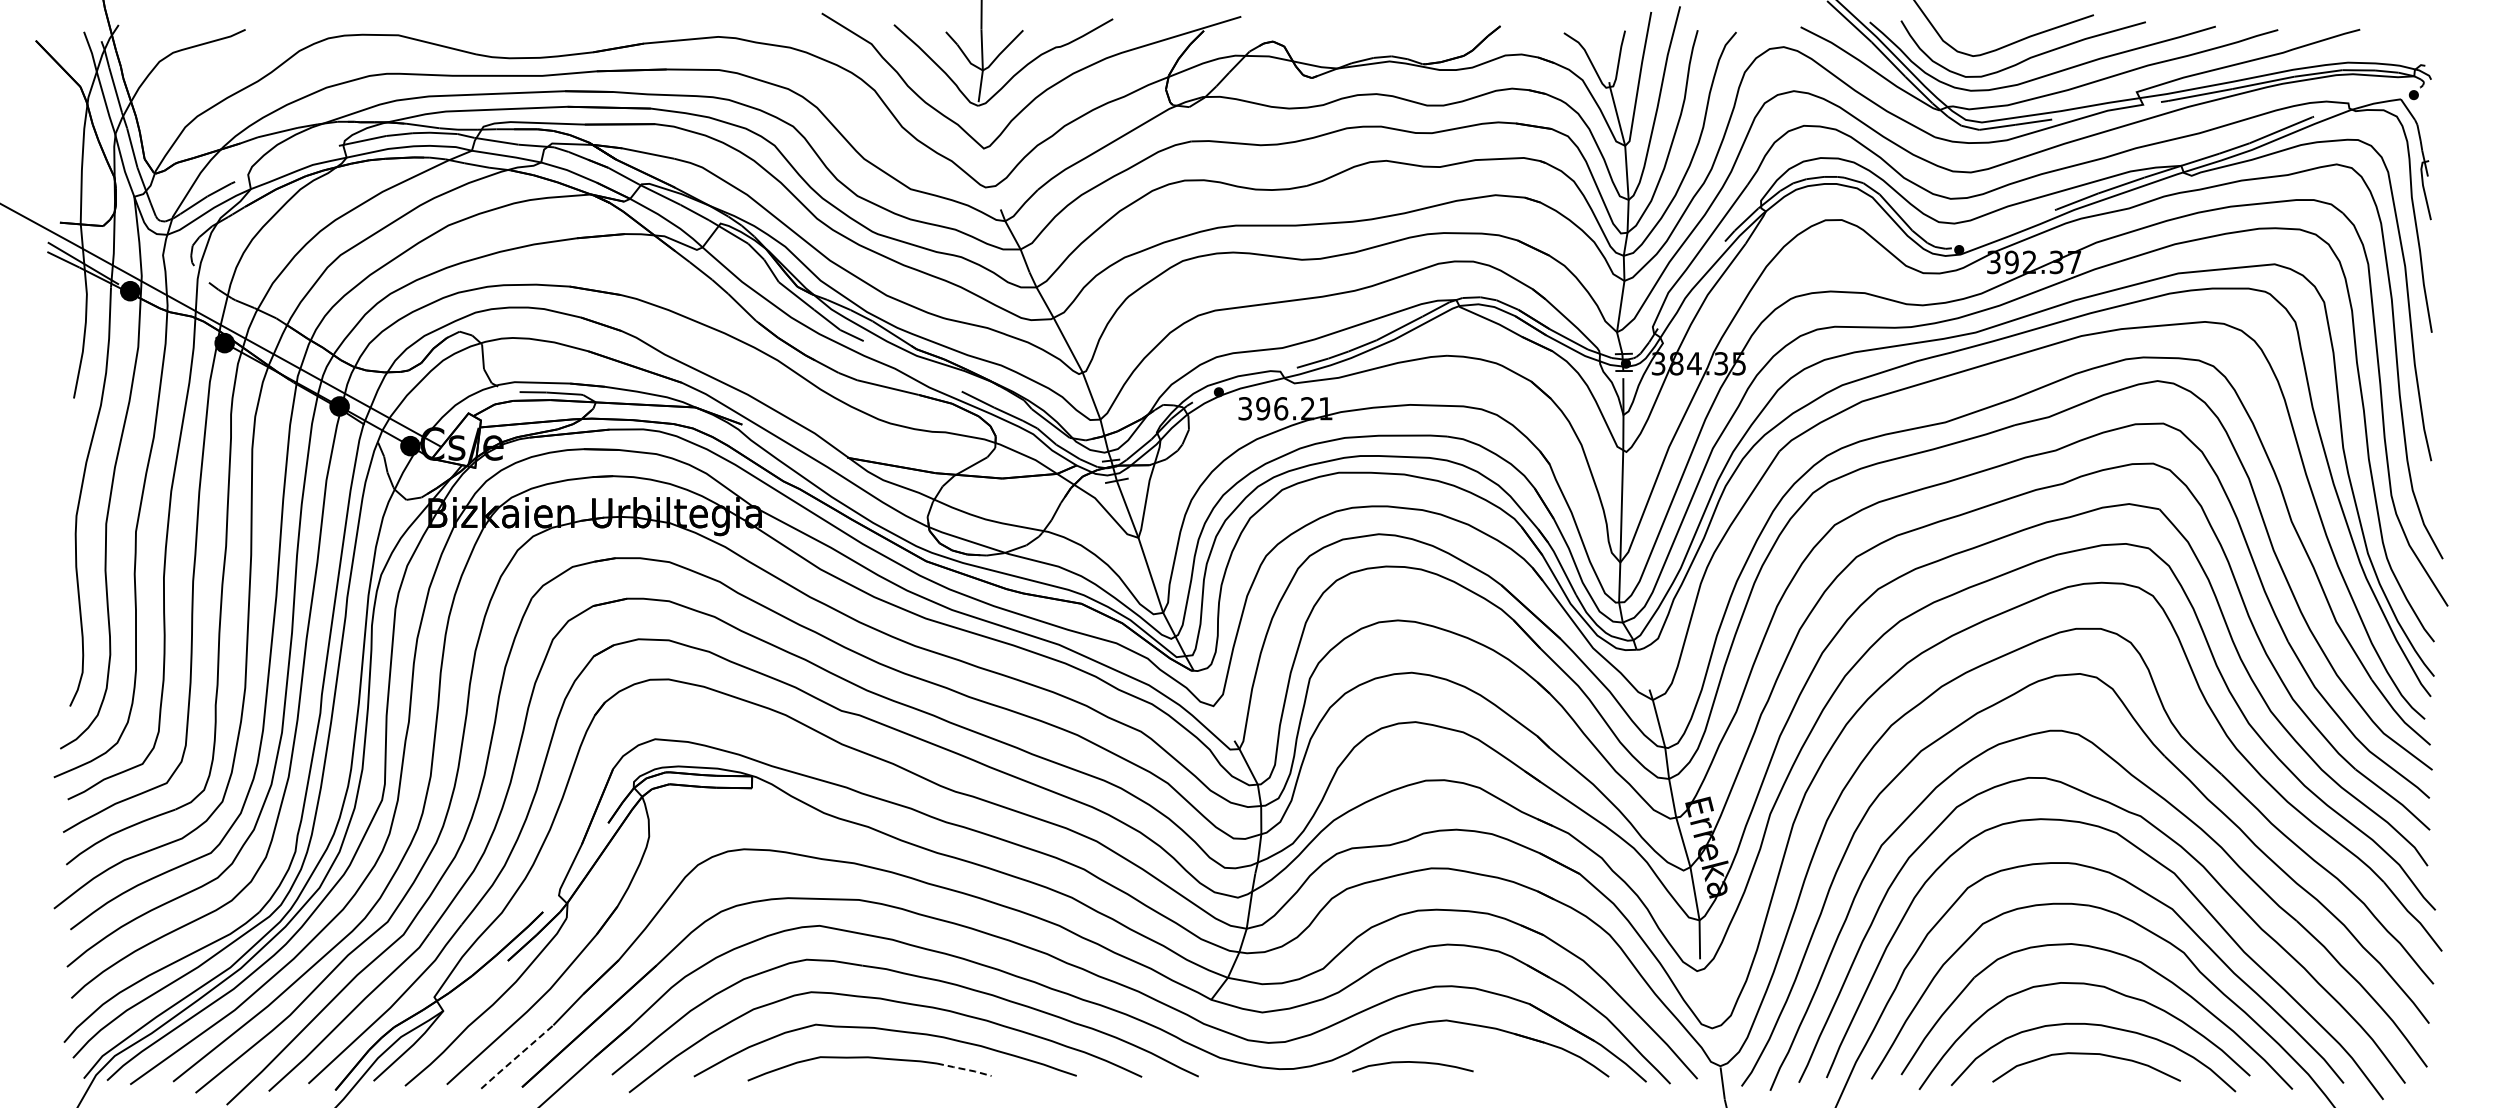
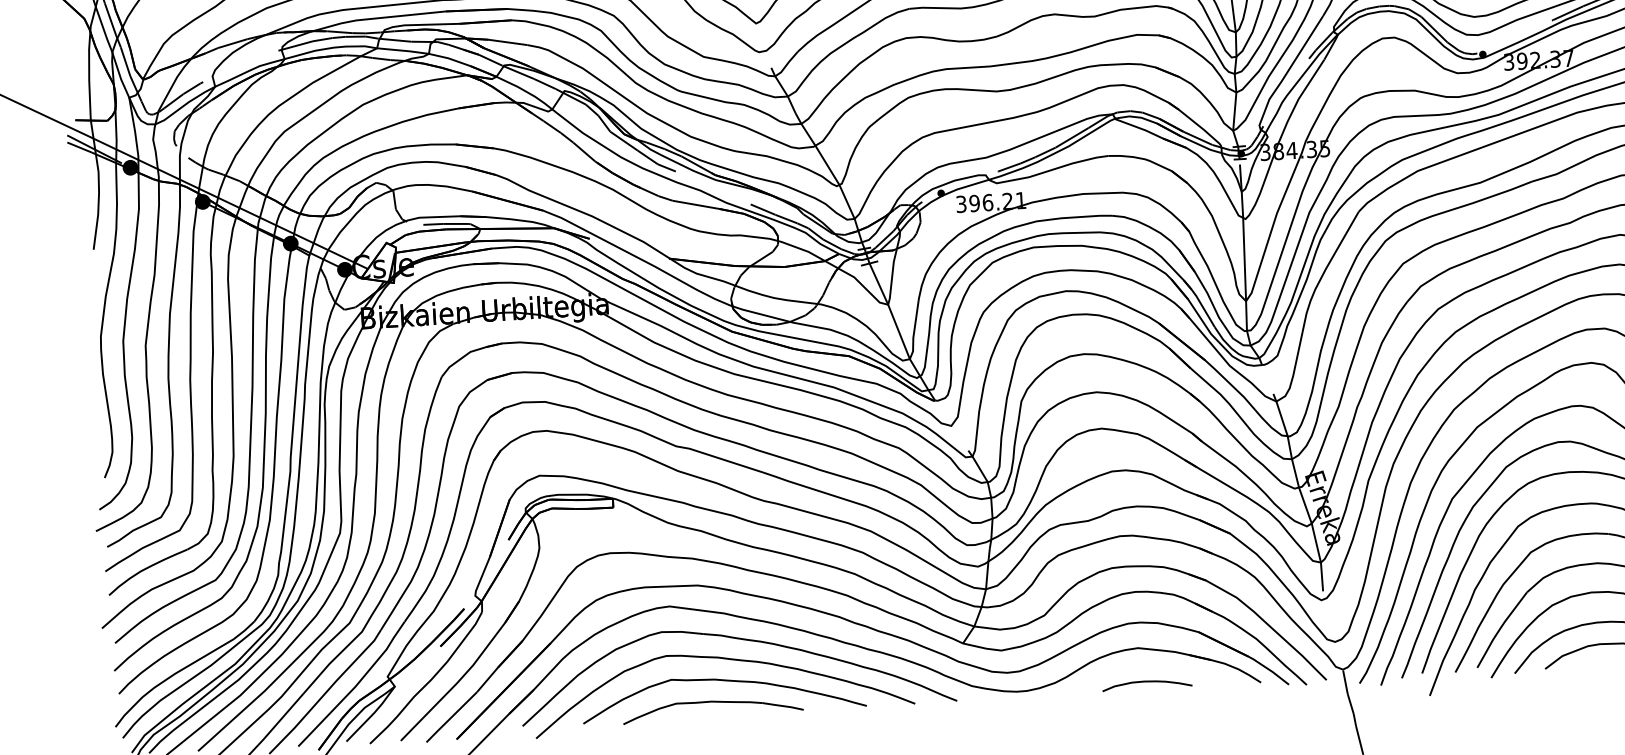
line: (516, 1057) -> (451, 717), dashed -> solid
curve: (1414, 1063) -> (1148, 682), moved
line: (964, 1069) -> (783, 706), dashed -> solid

